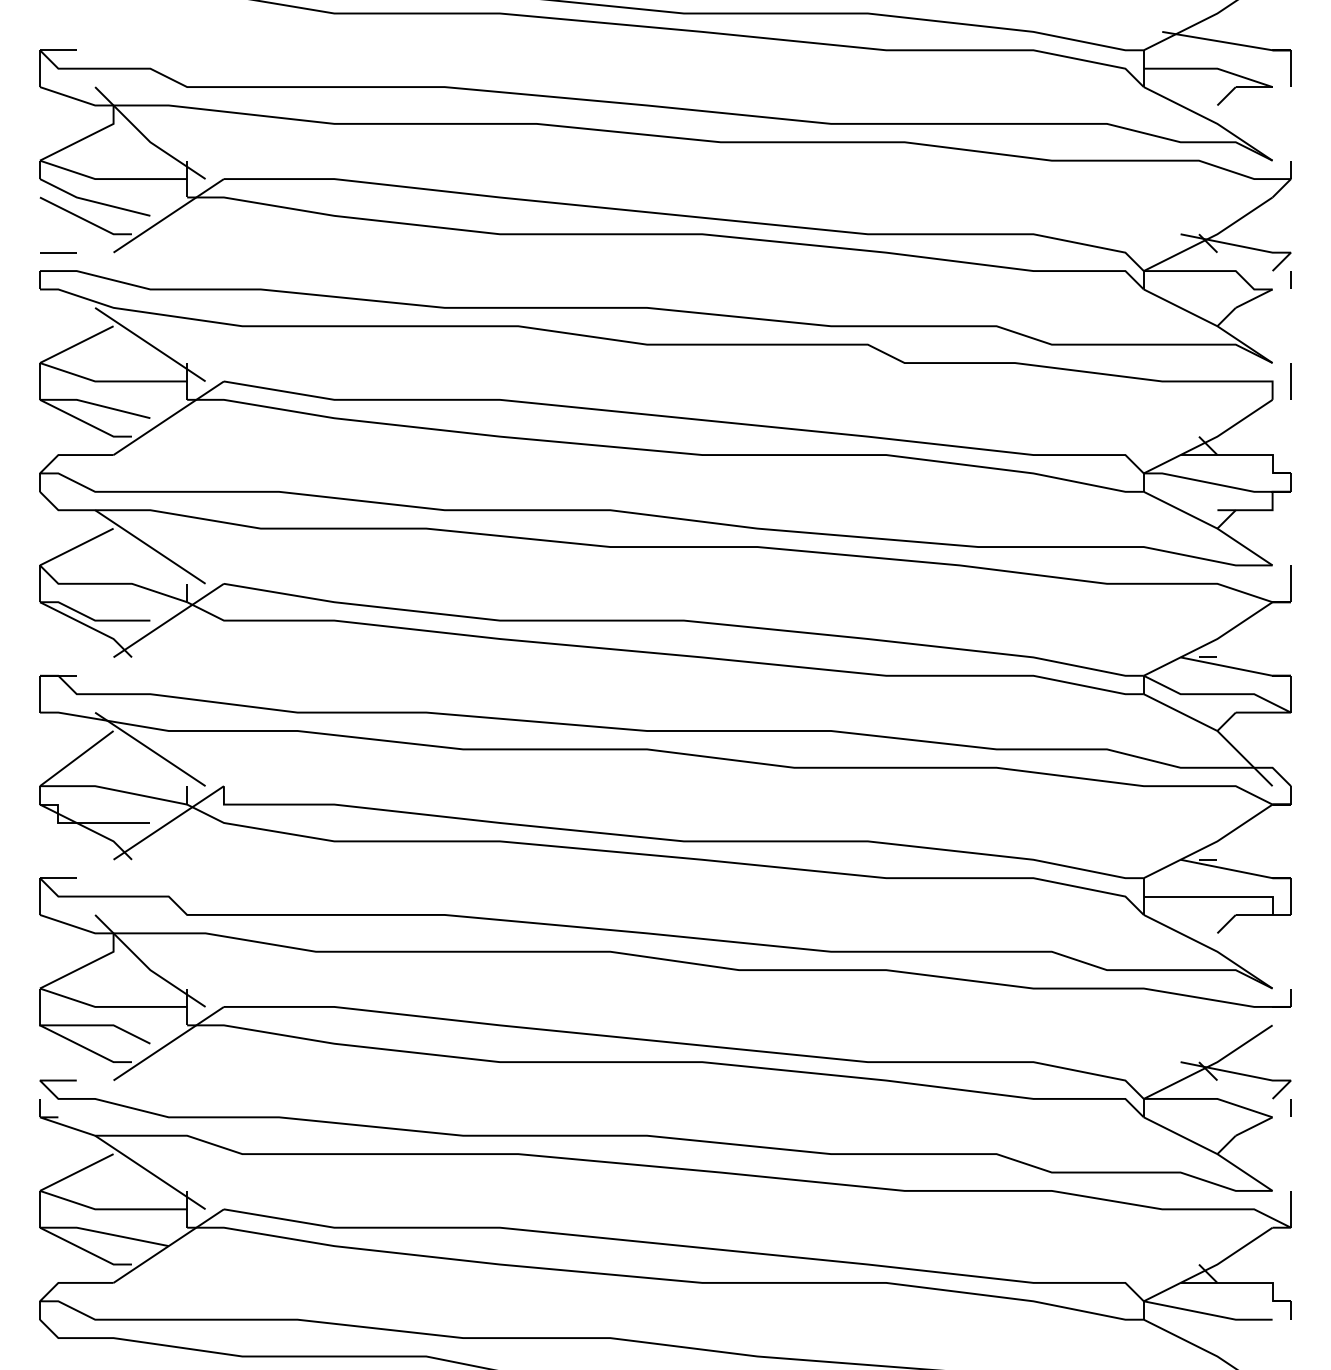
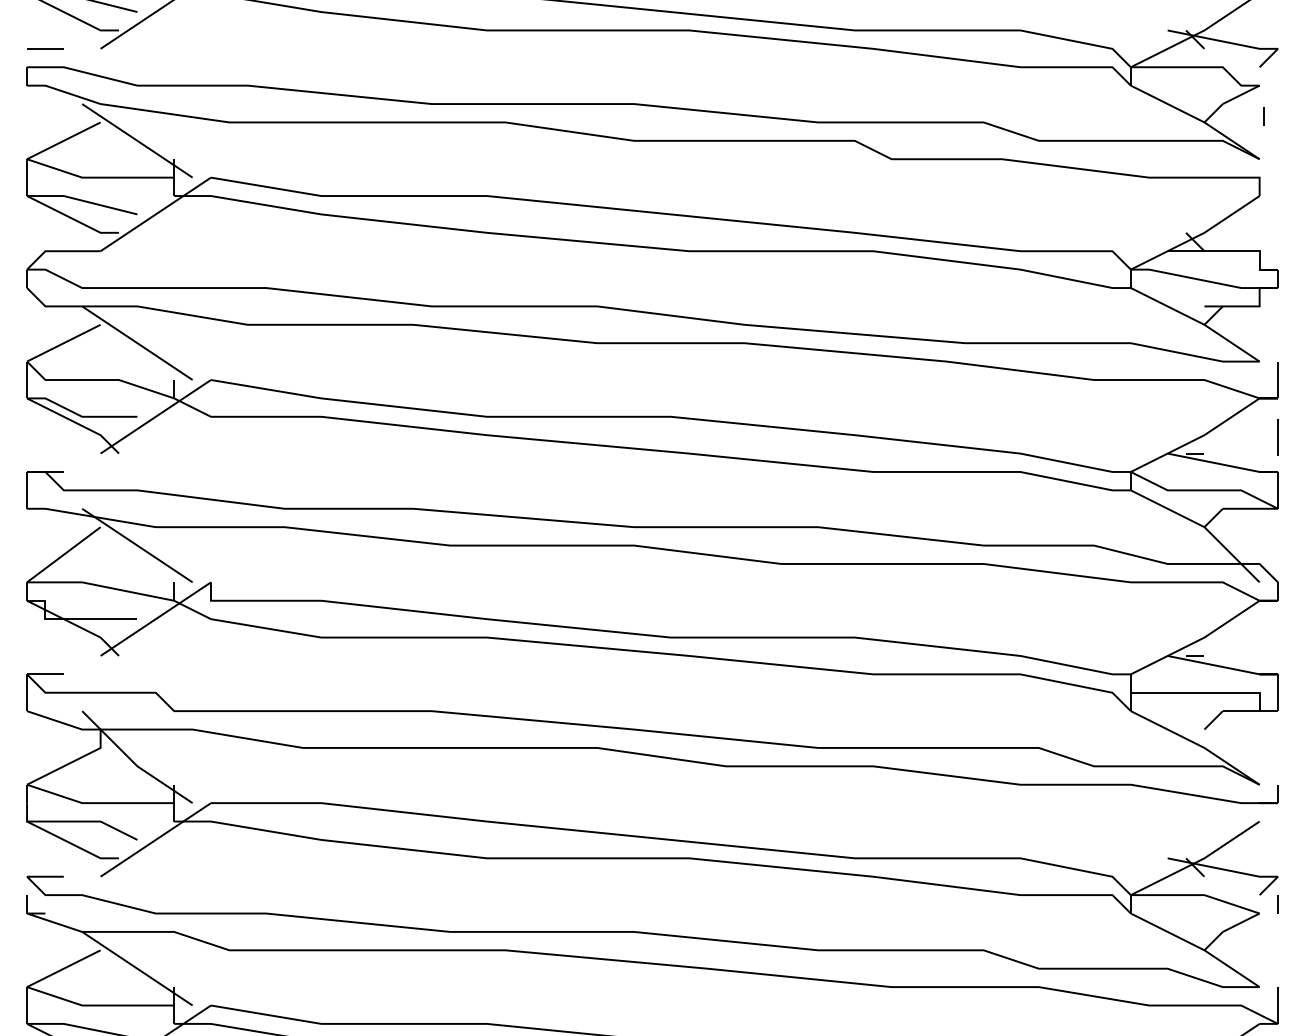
line: (1290, 279) -> (1263, 115), moved
line: (1290, 381) -> (1277, 437), moved

